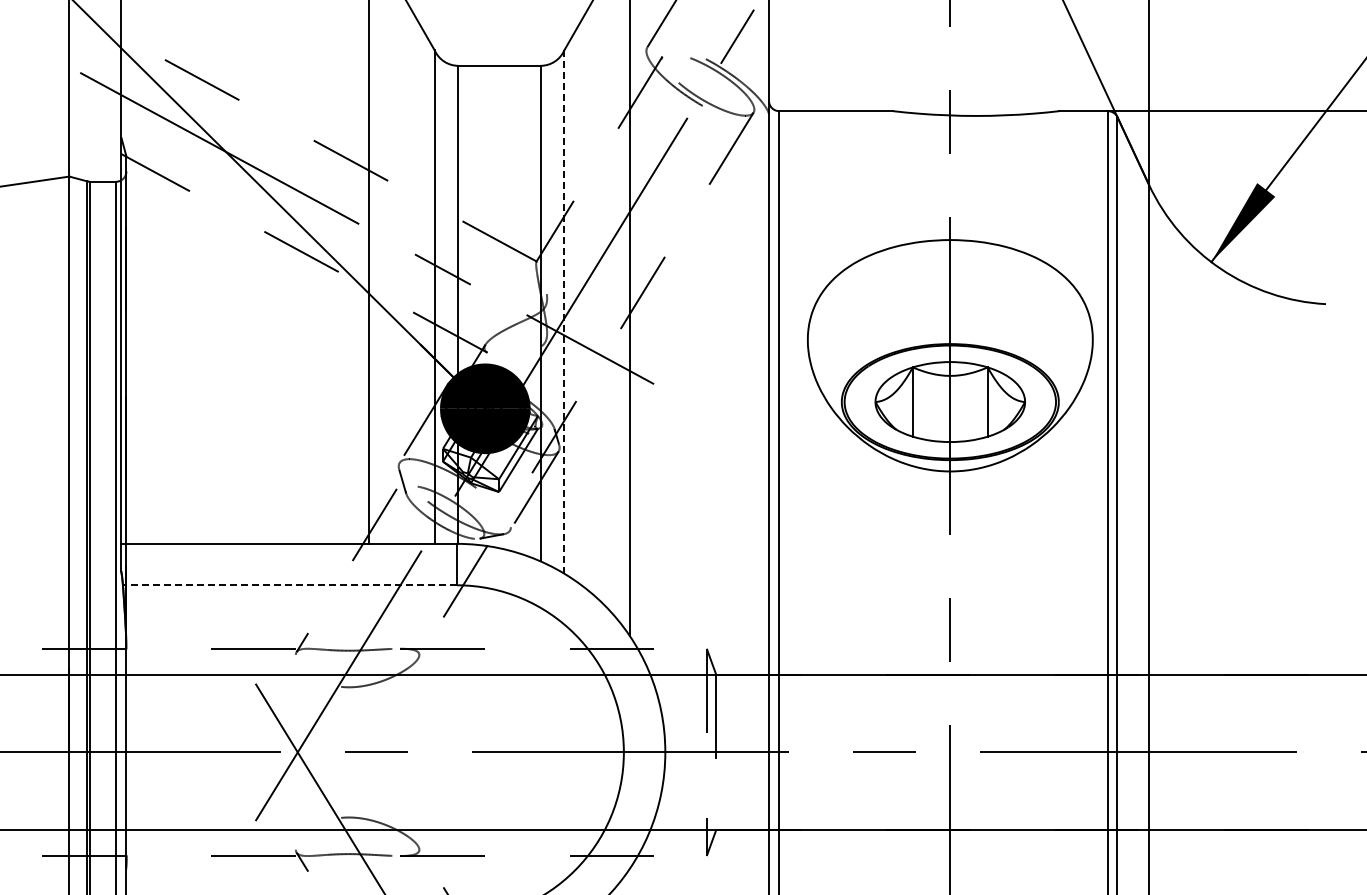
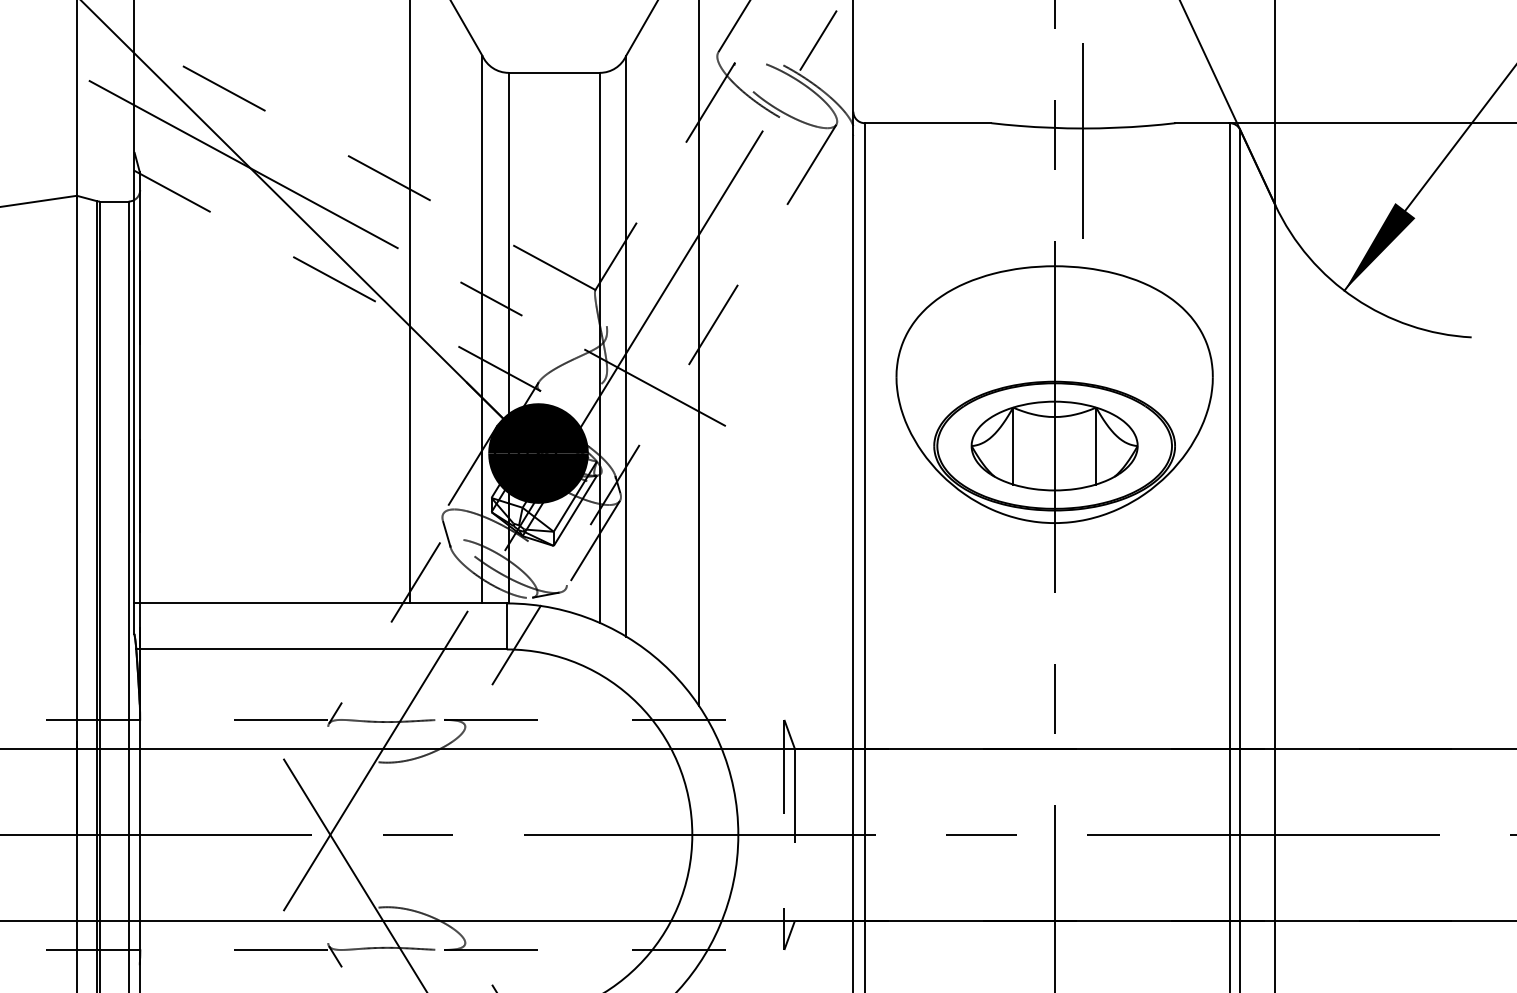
line: (976, 126) -> (1083, 140), added
line: (564, 312) -> (626, 346), dashed -> solid
line: (289, 585) -> (321, 649), dashed -> solid

